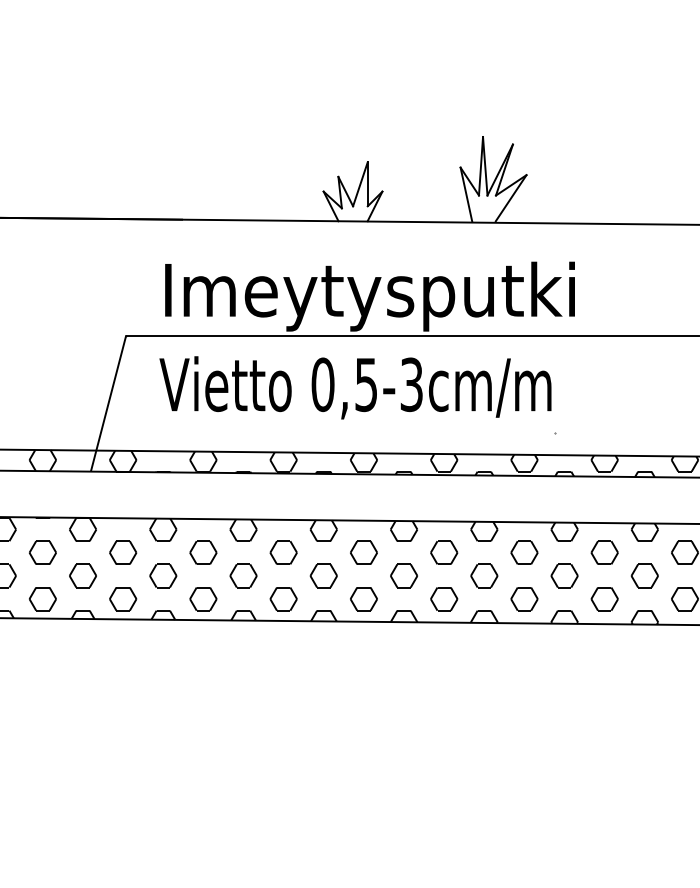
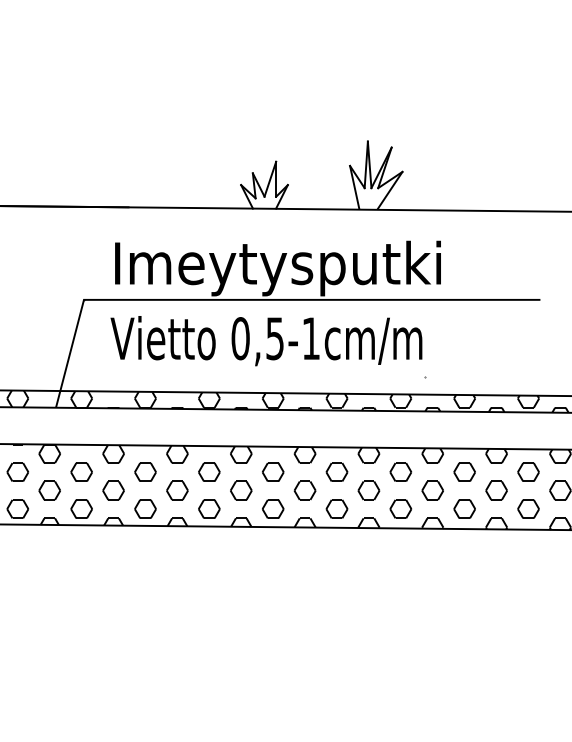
text: (410, 384) -> (310, 338), 0,5-3cm/m -> 0,5-1cm/m

